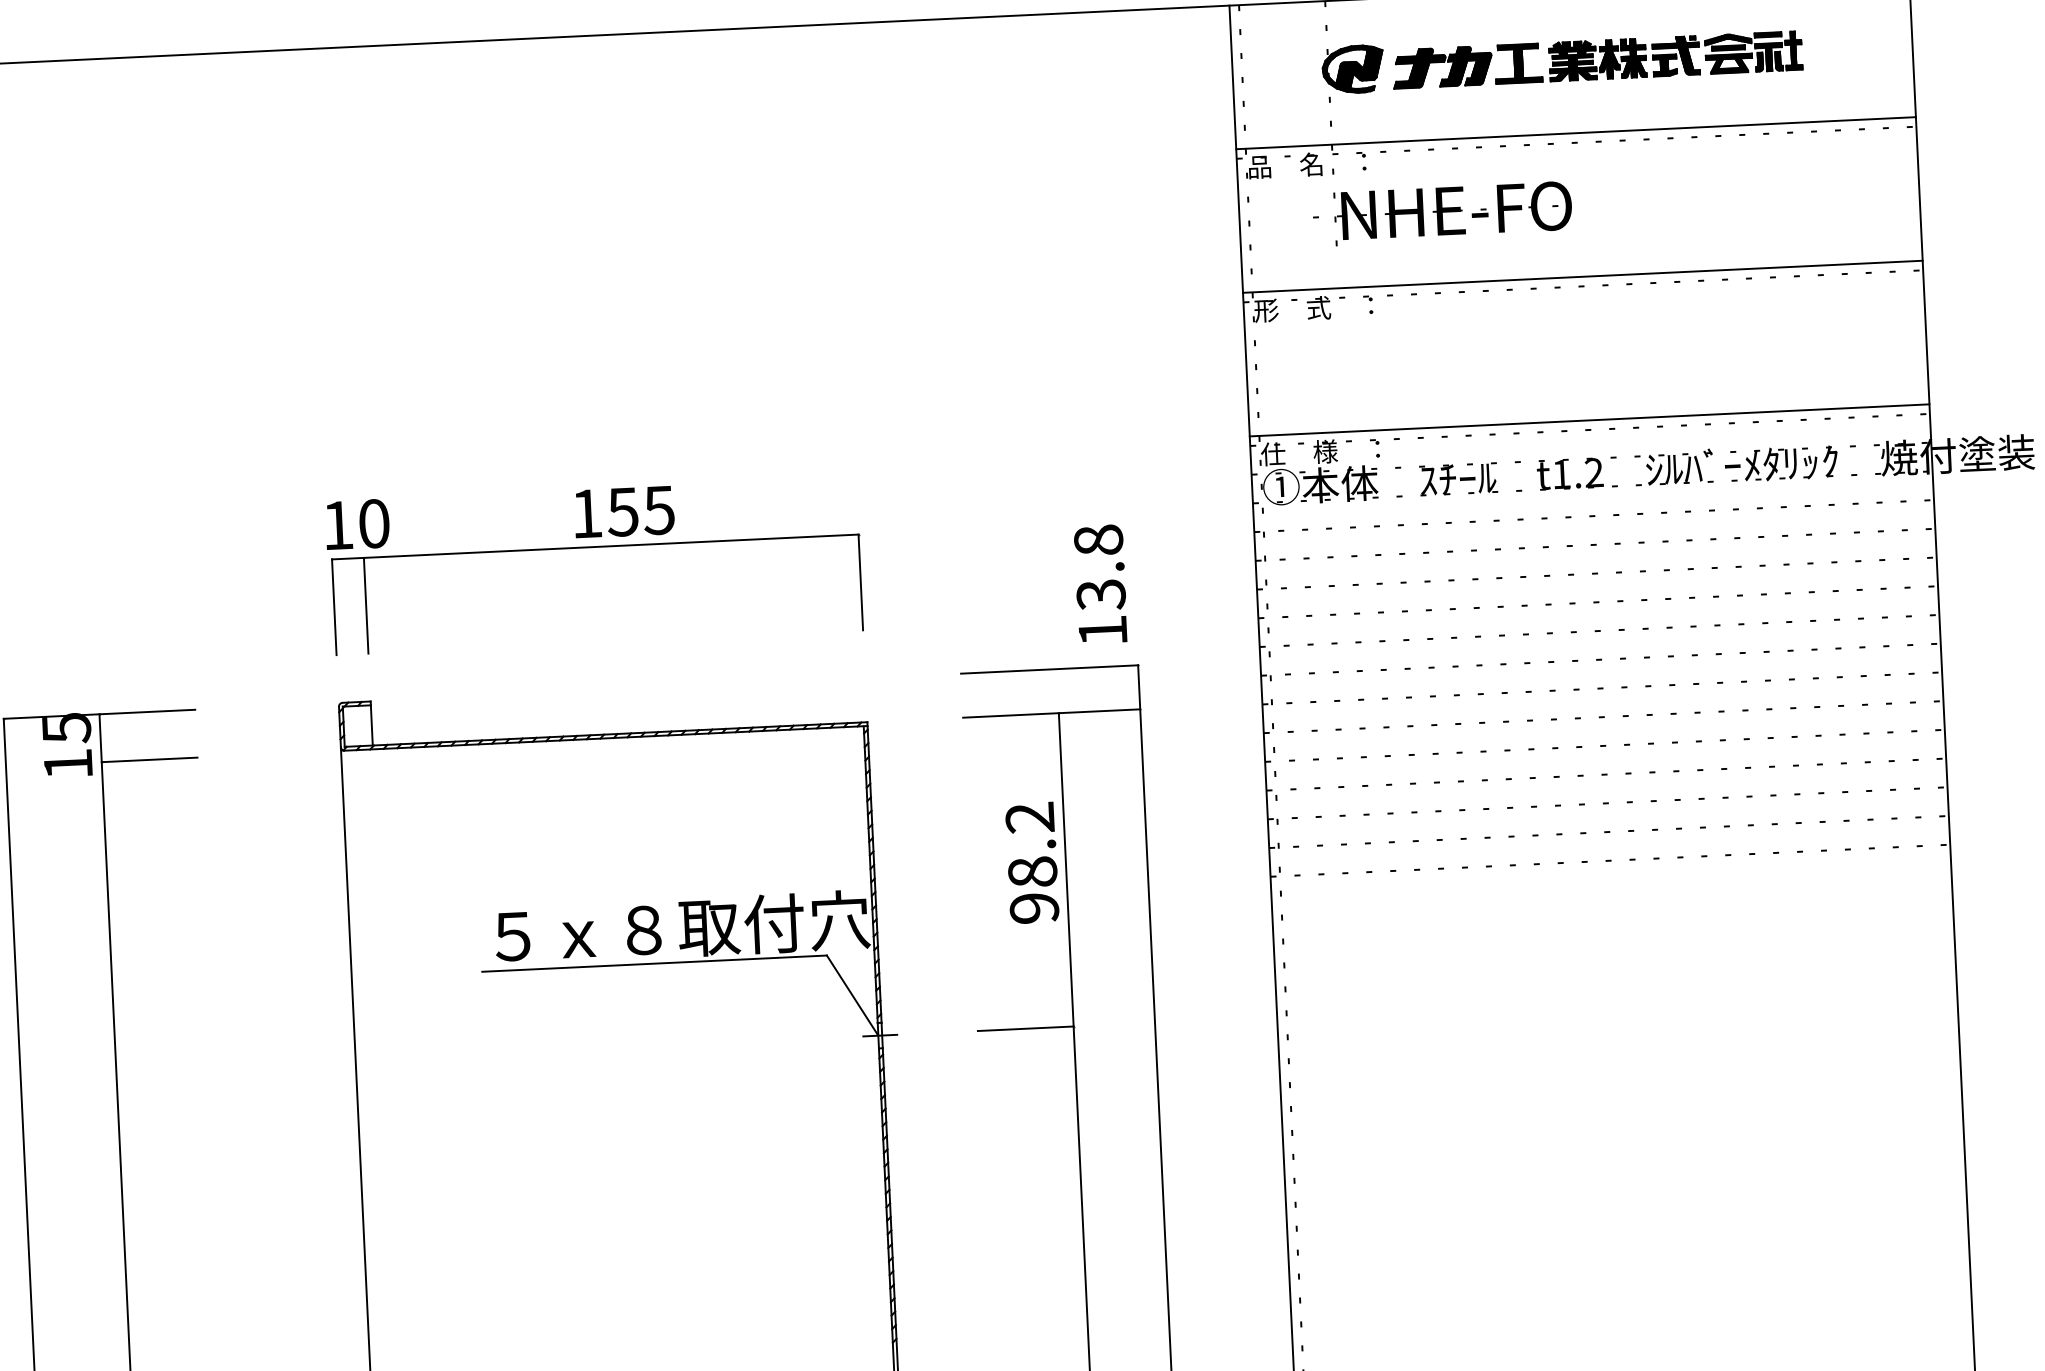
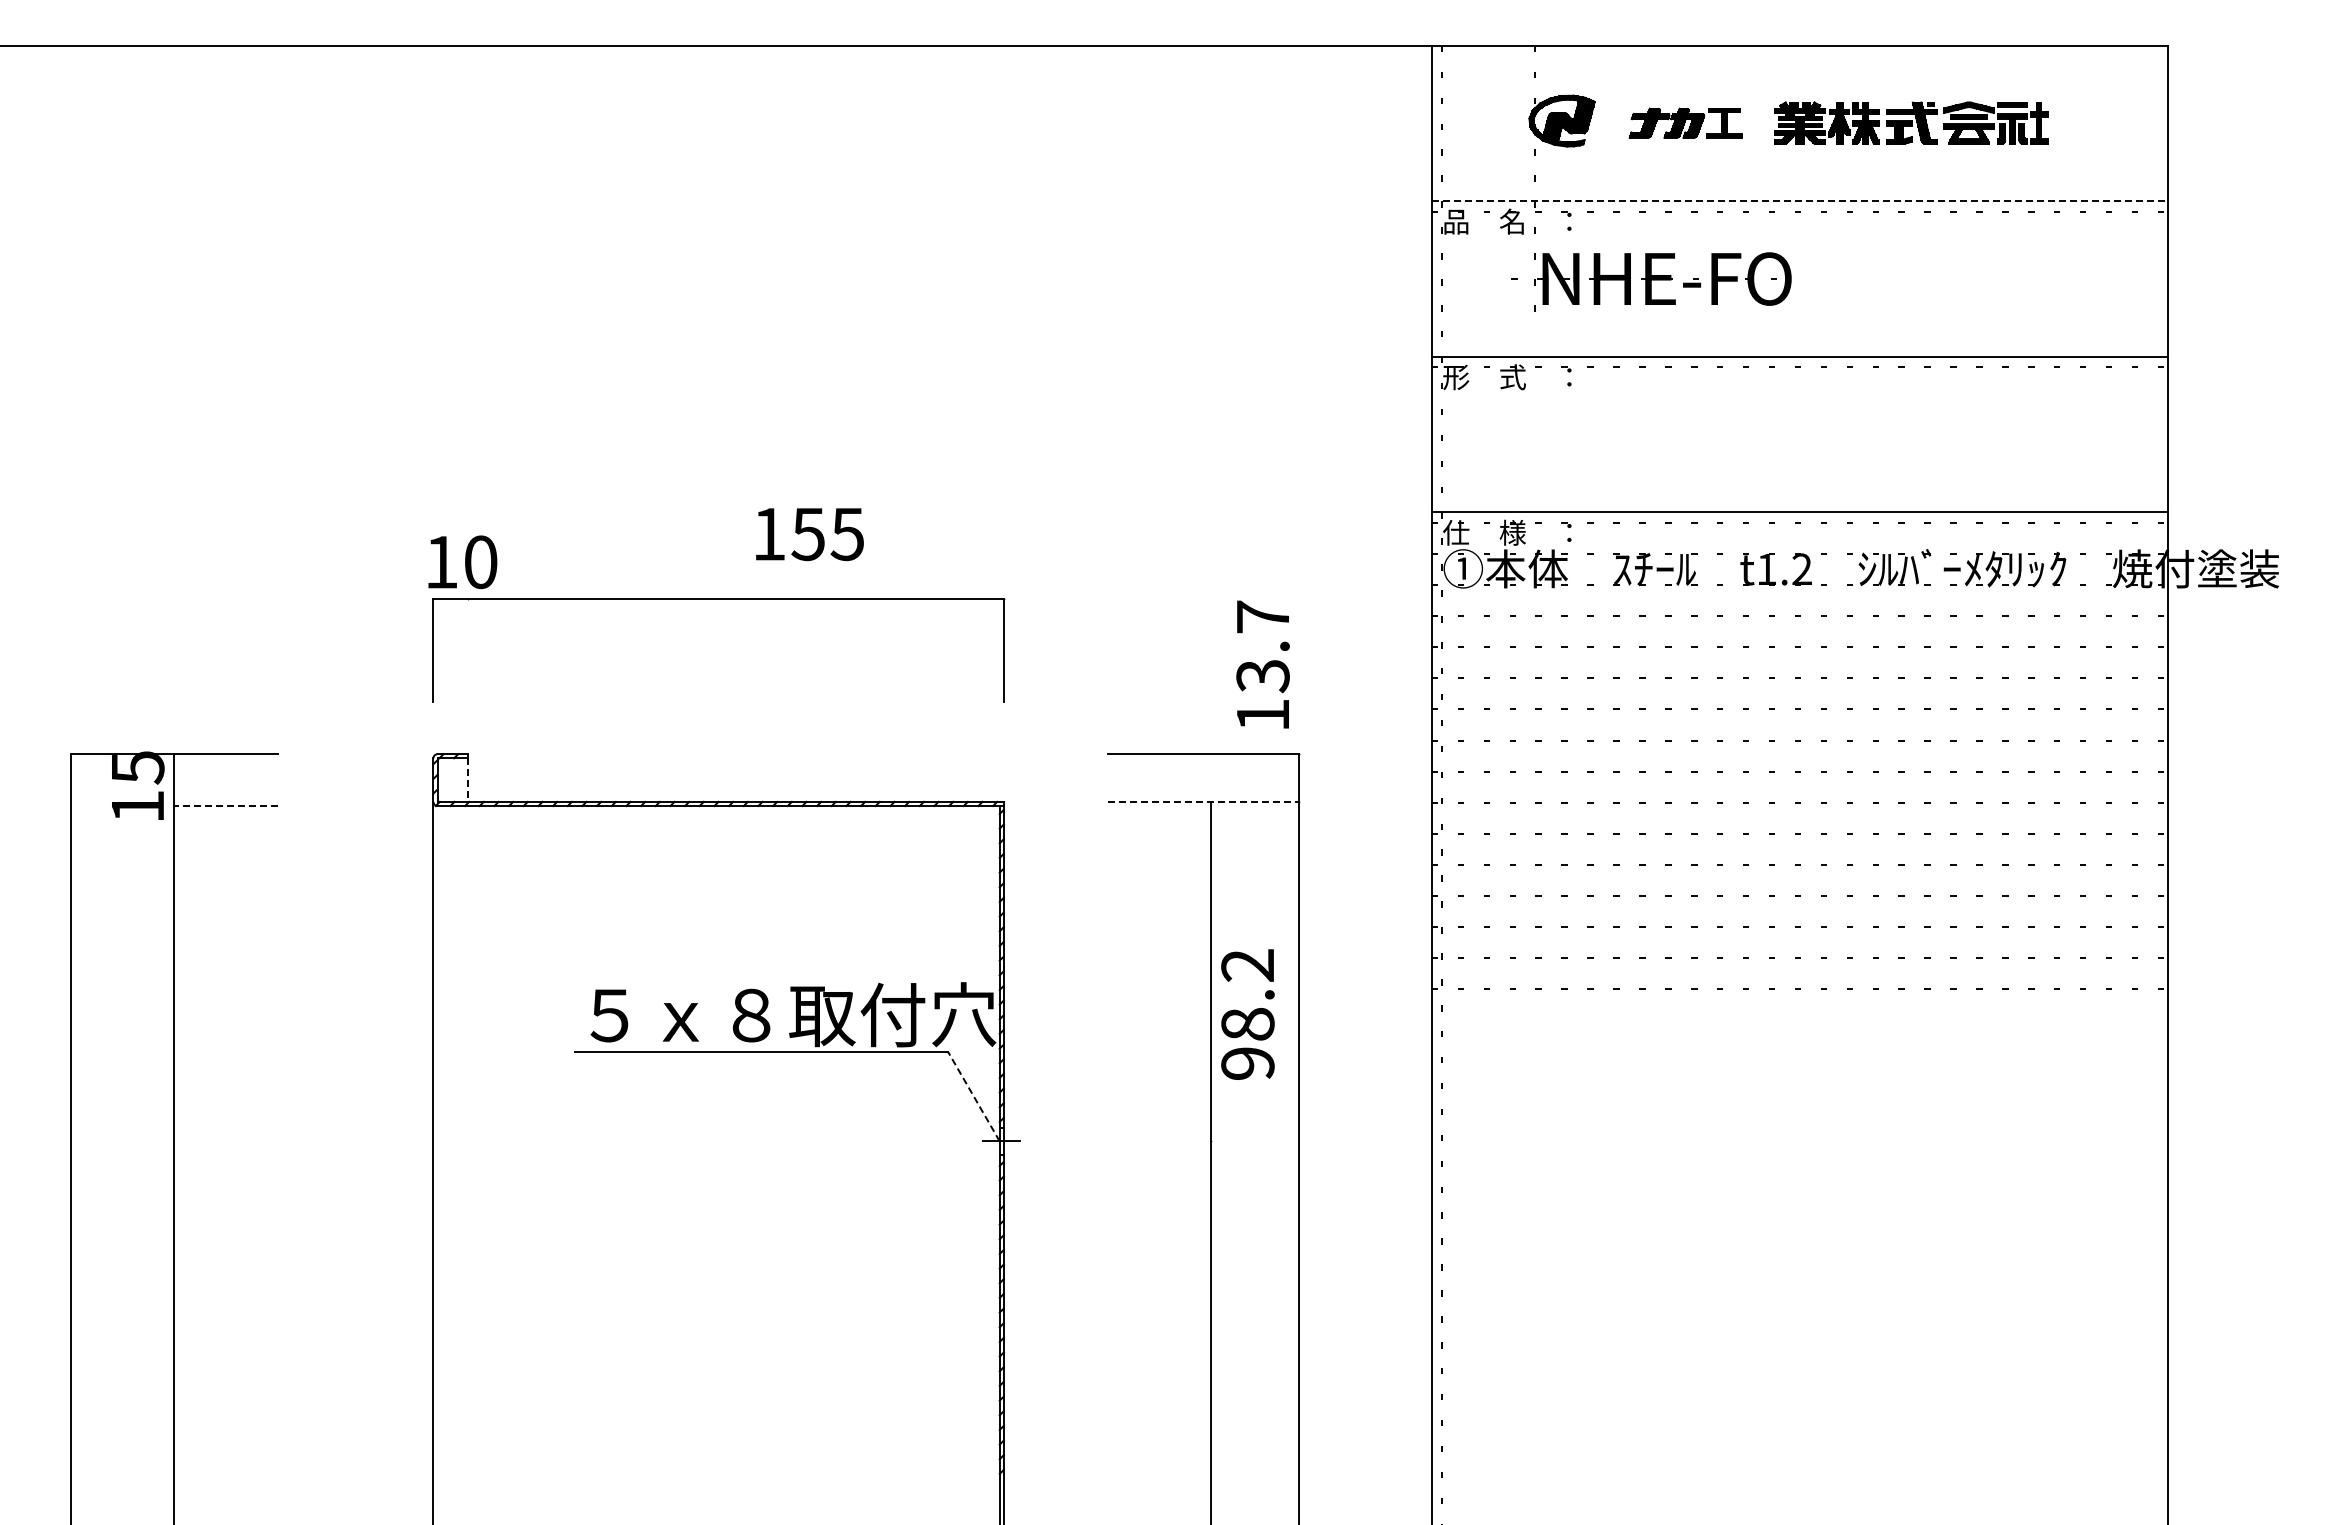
part: (1467, 65) -> (1685, 122), size x0.7
line: (1576, 133) -> (1800, 201), solid -> dashed
text: (624, 512) -> (809, 534), moved
text: (1098, 539) -> (1262, 616), 13.8 -> 13.7
line: (366, 605) -> (468, 650), removed
line: (1051, 713) -> (1203, 801), solid -> dashed
line: (372, 725) -> (468, 780), solid -> dashed
line: (150, 760) -> (226, 806), solid -> dashed
text: (1031, 863) -> (1247, 1014), moved
line: (852, 995) -> (973, 1096), solid -> dashed
line: (1025, 1028) -> (1159, 1141), removed

